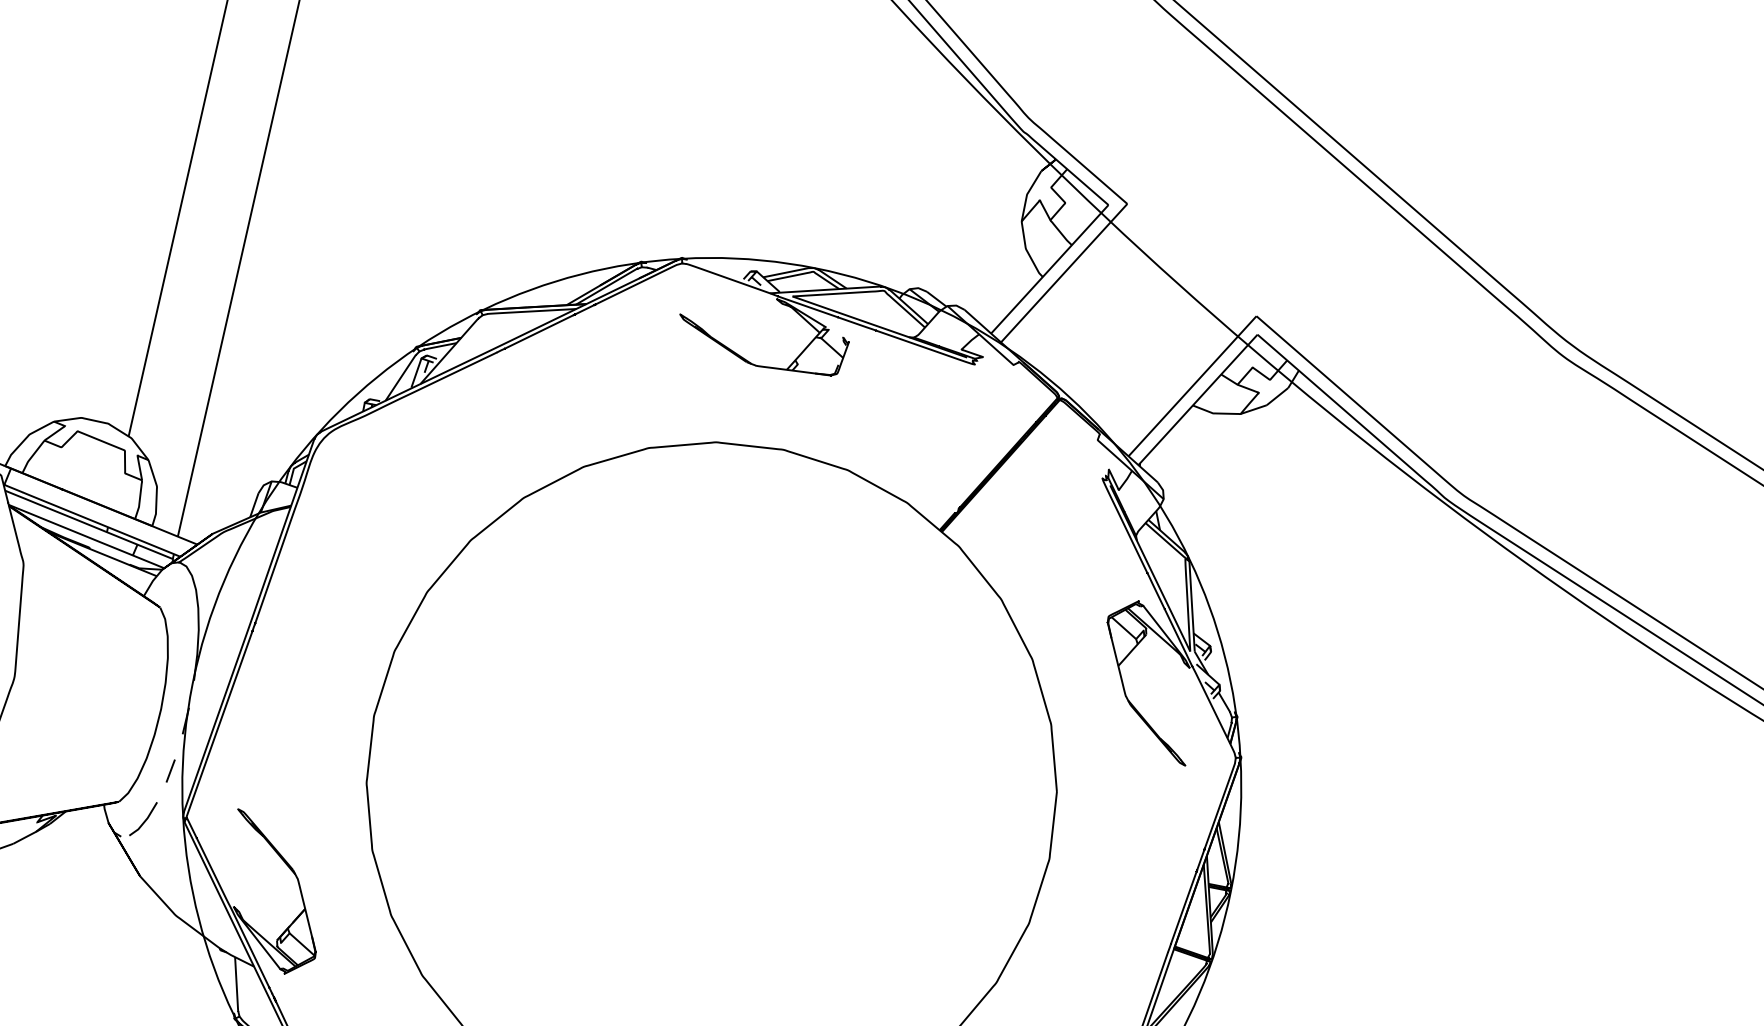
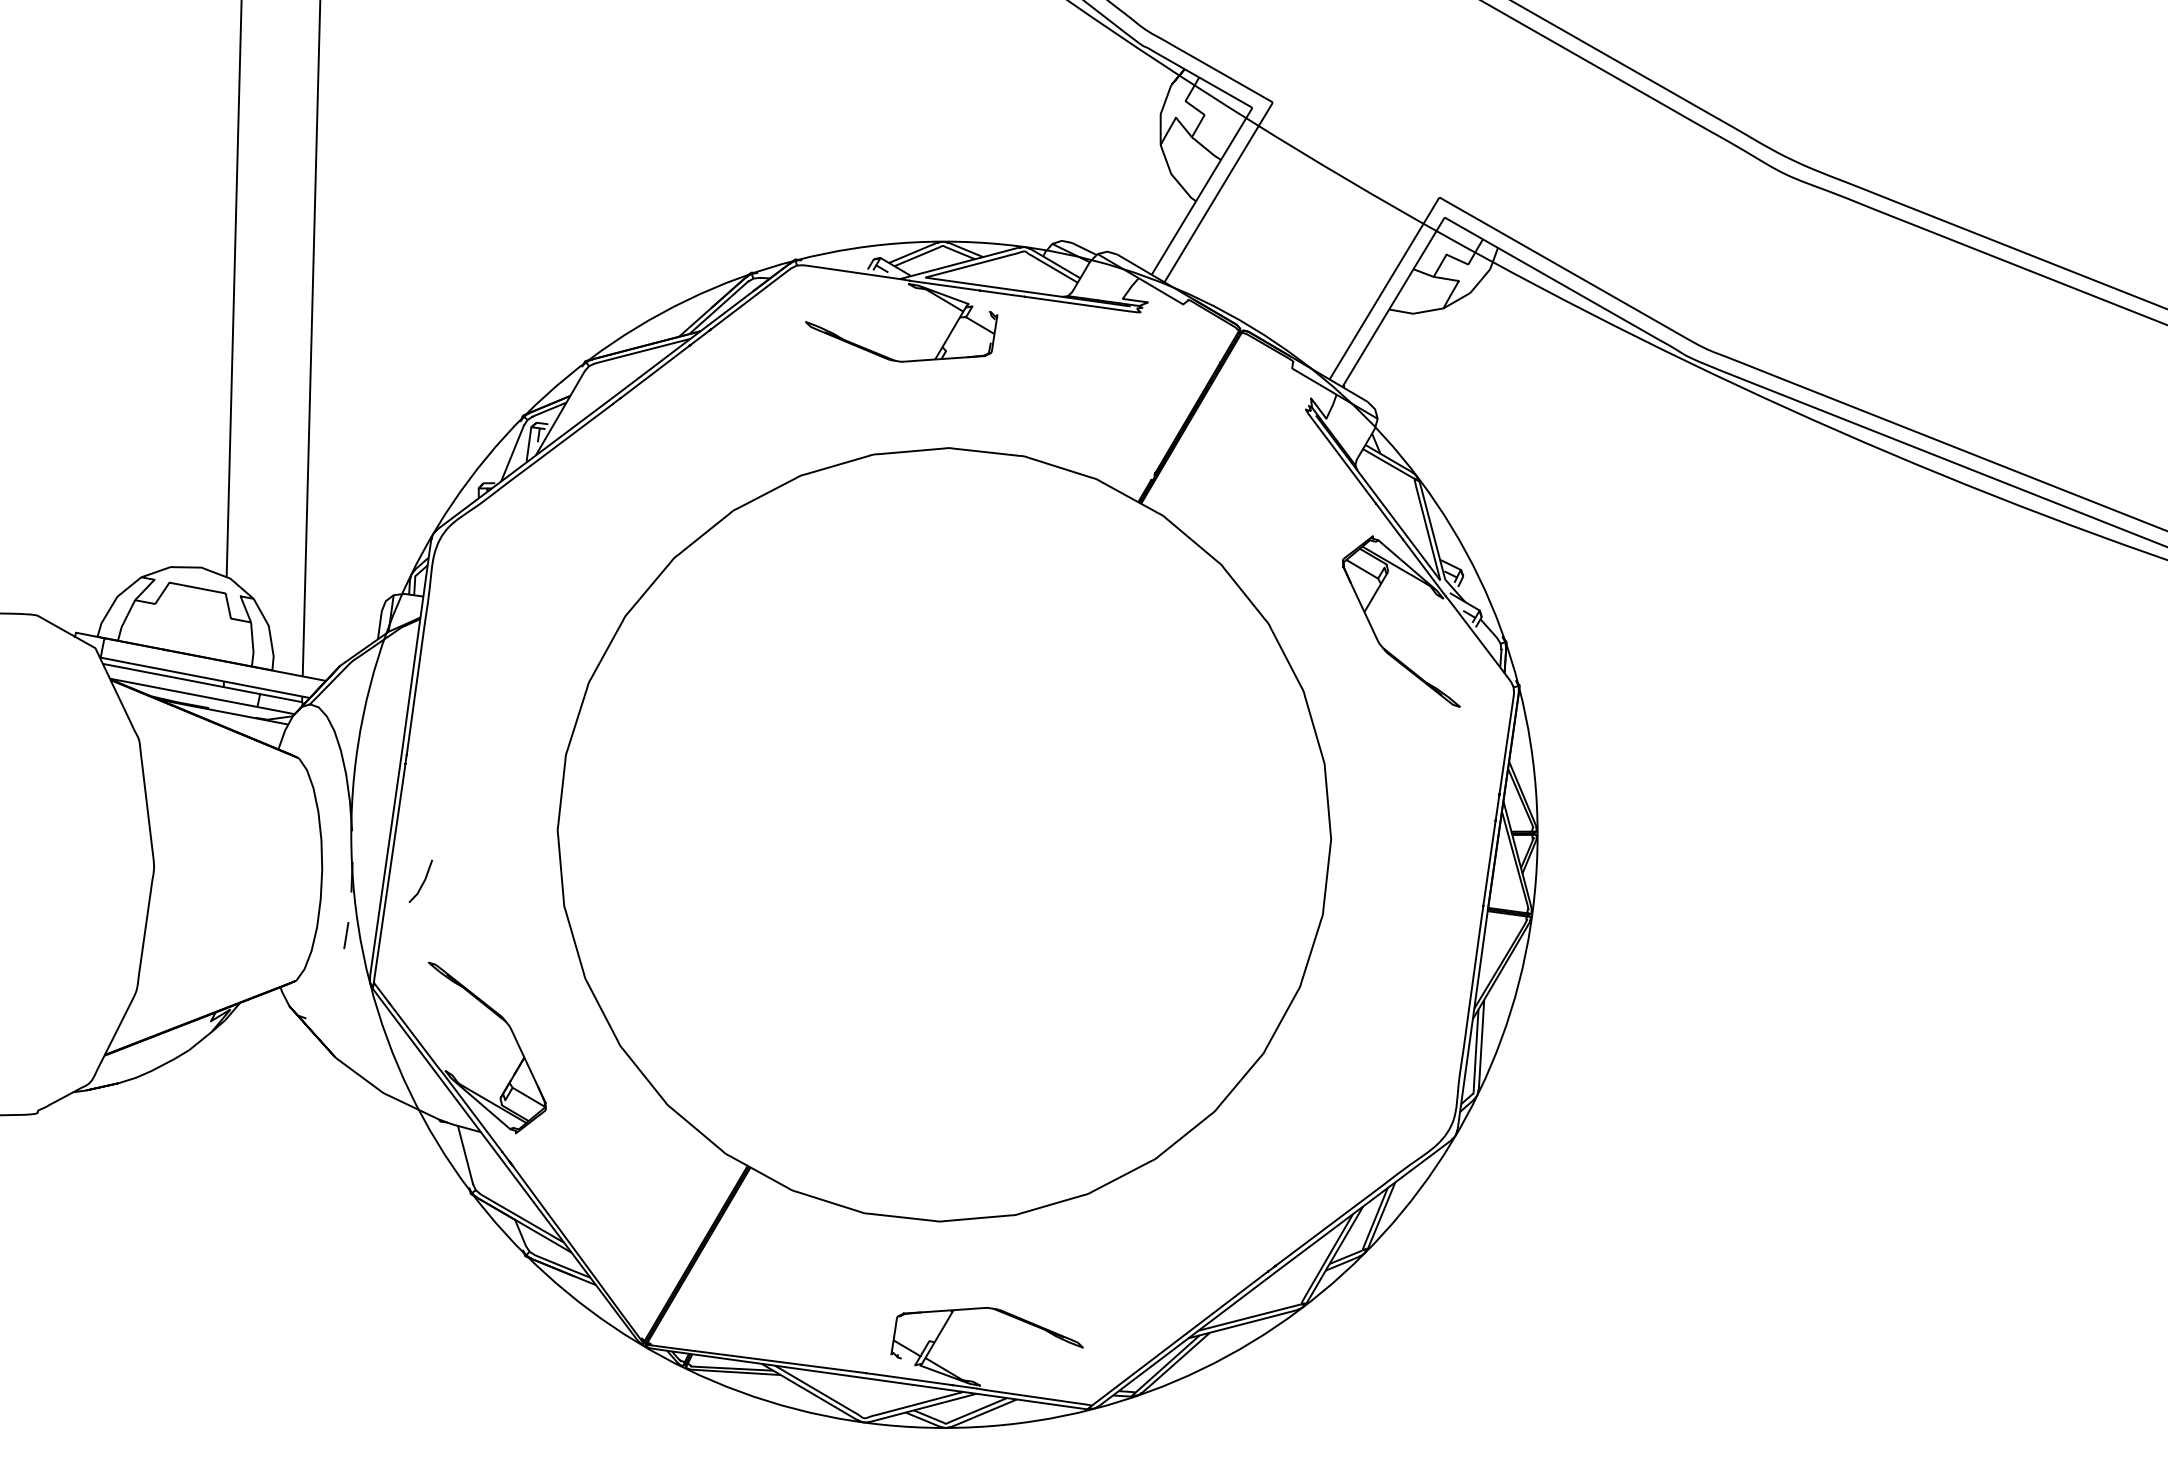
curve: (144, 820) -> (422, 882), moved

